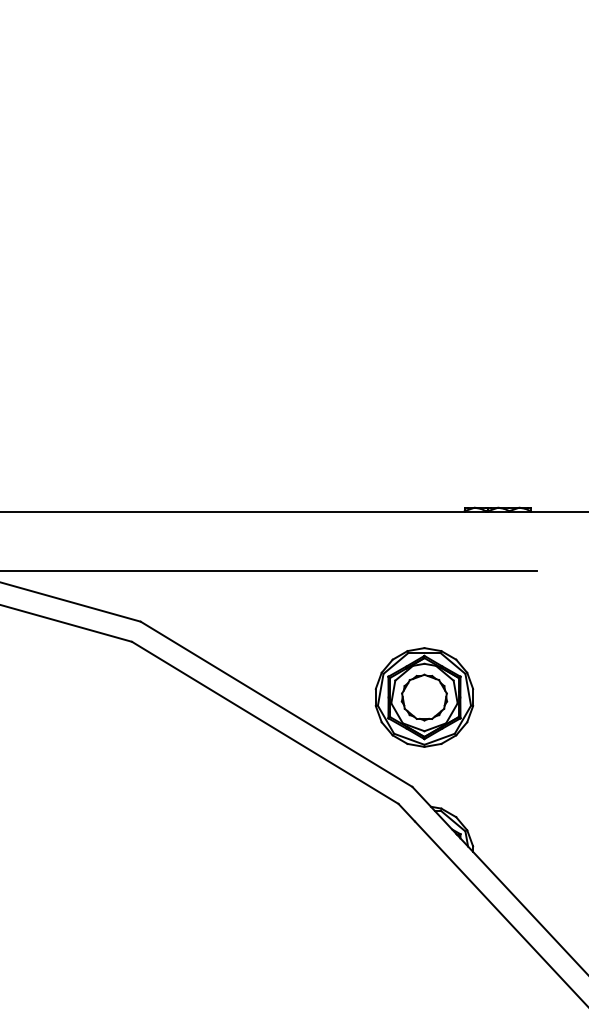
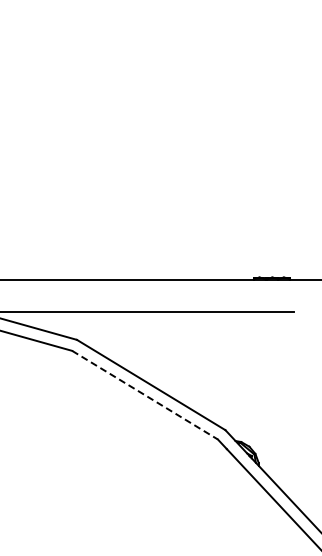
part: (423, 697) -> (231, 381), removed
line: (266, 723) -> (145, 395), solid -> dashed

